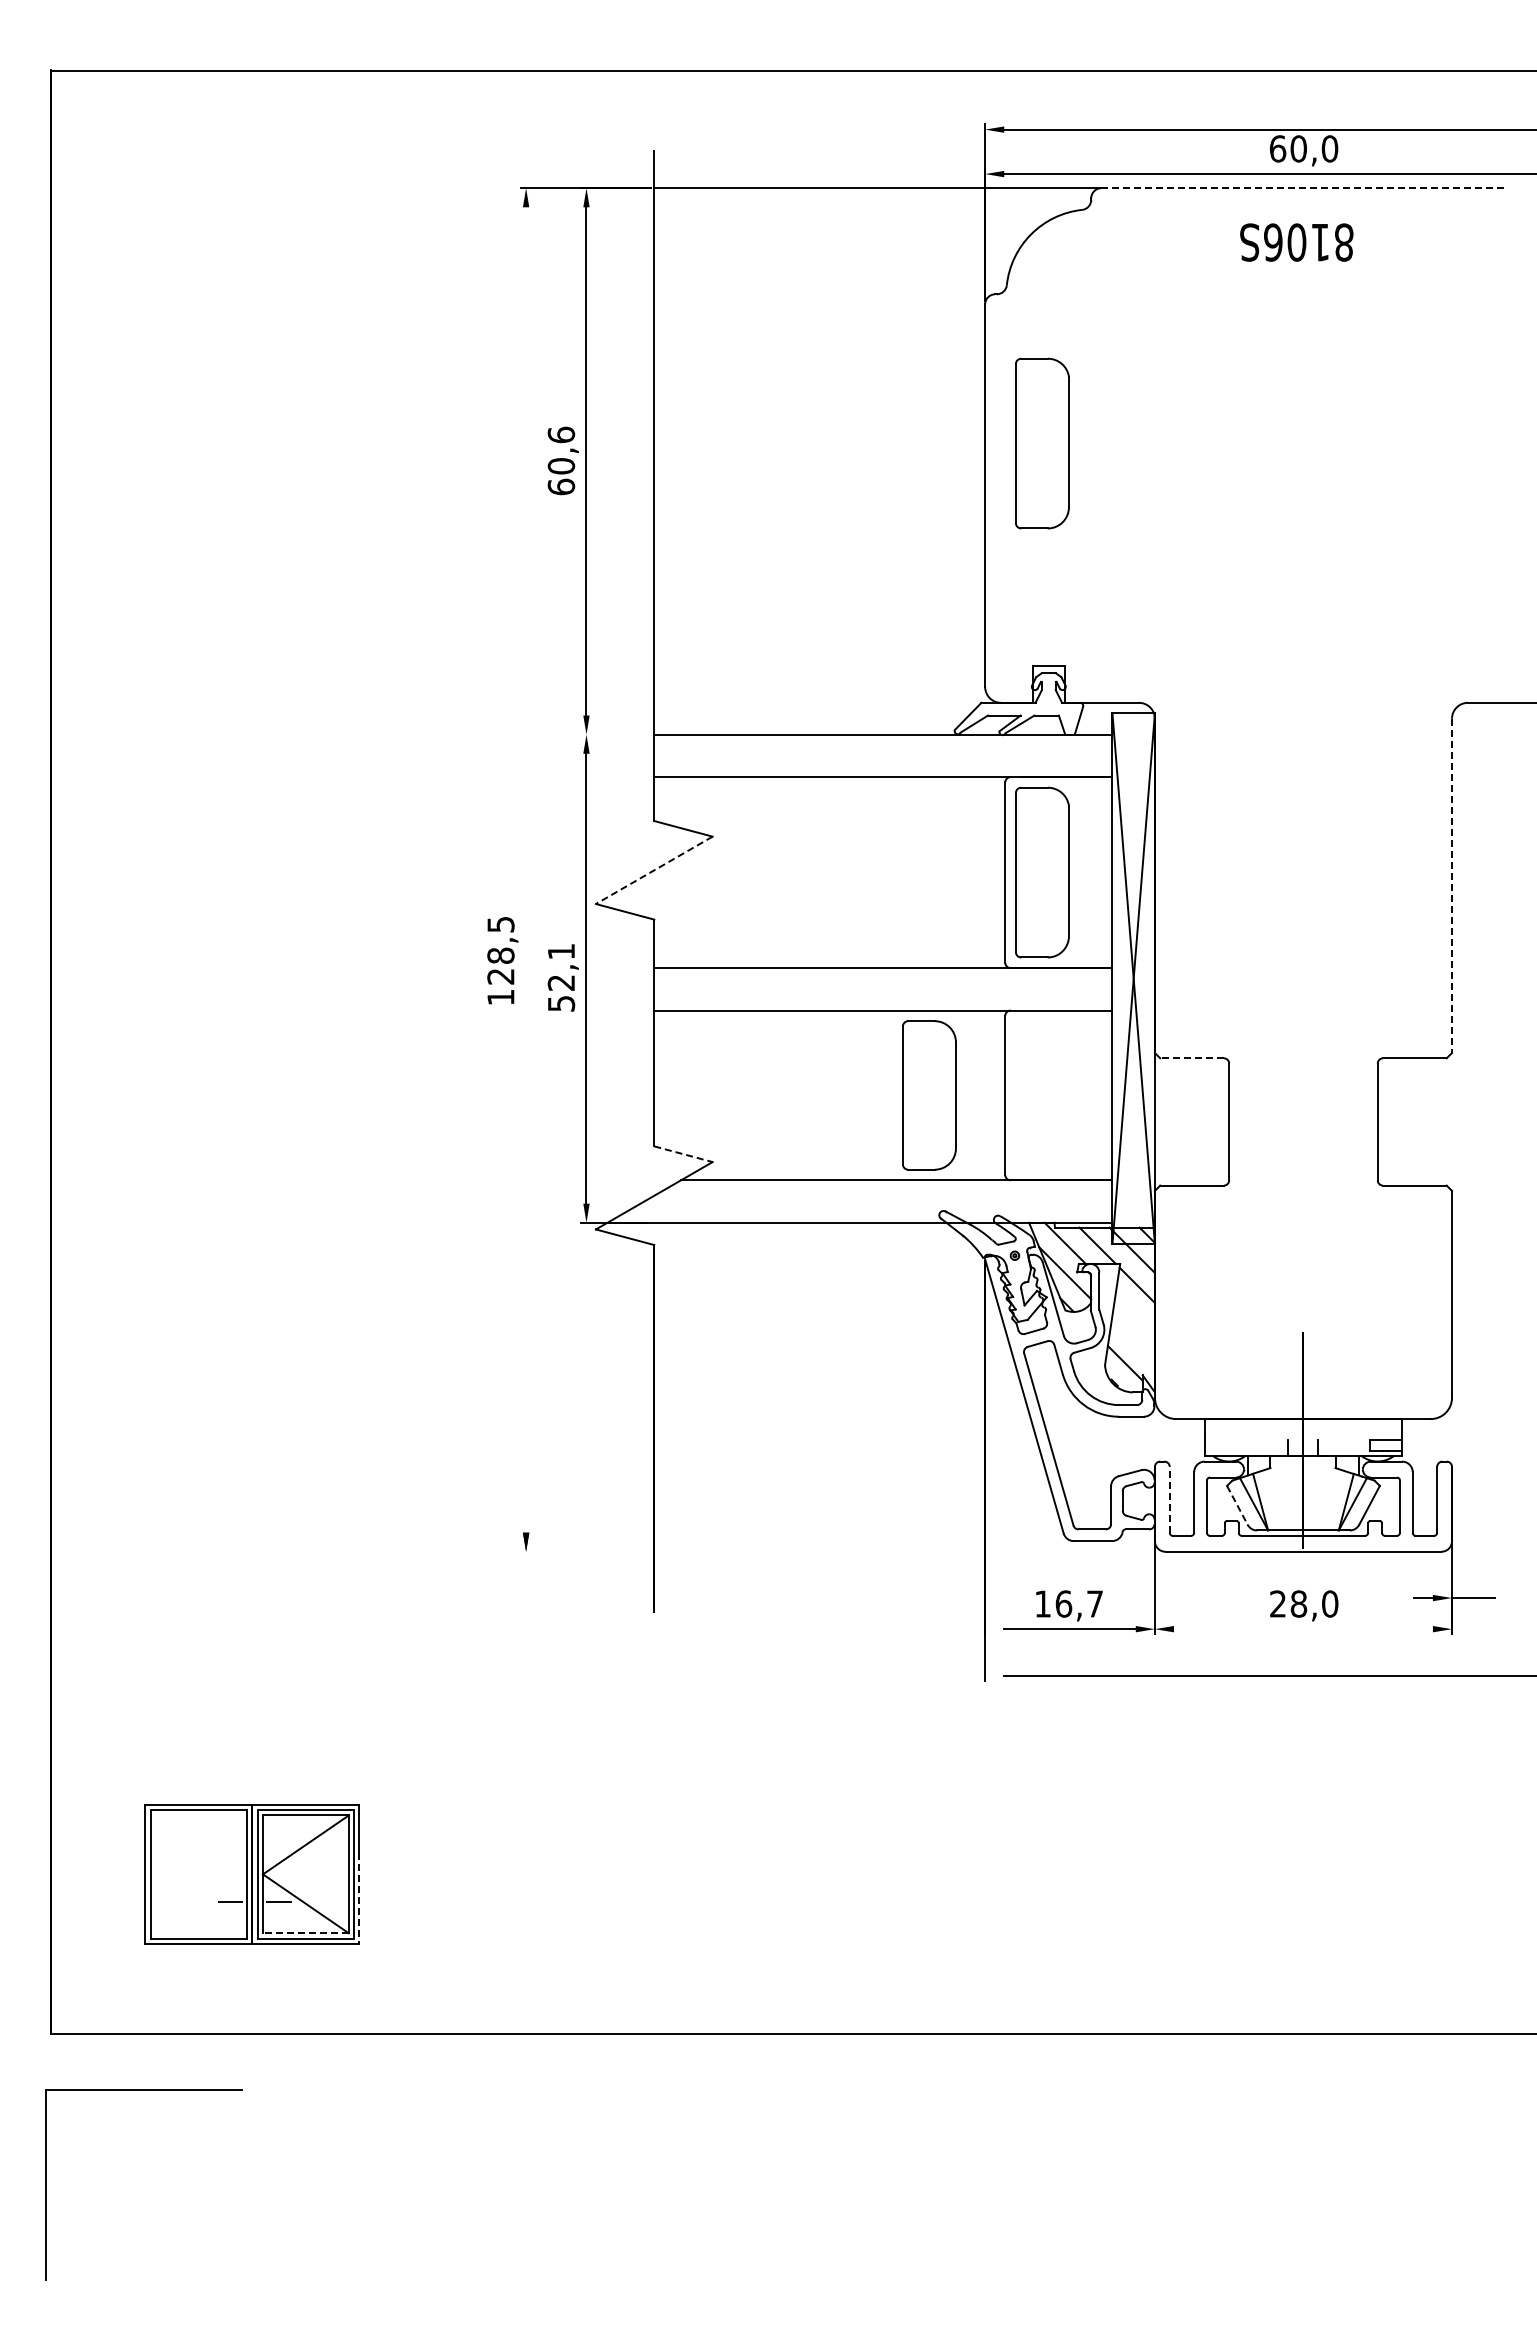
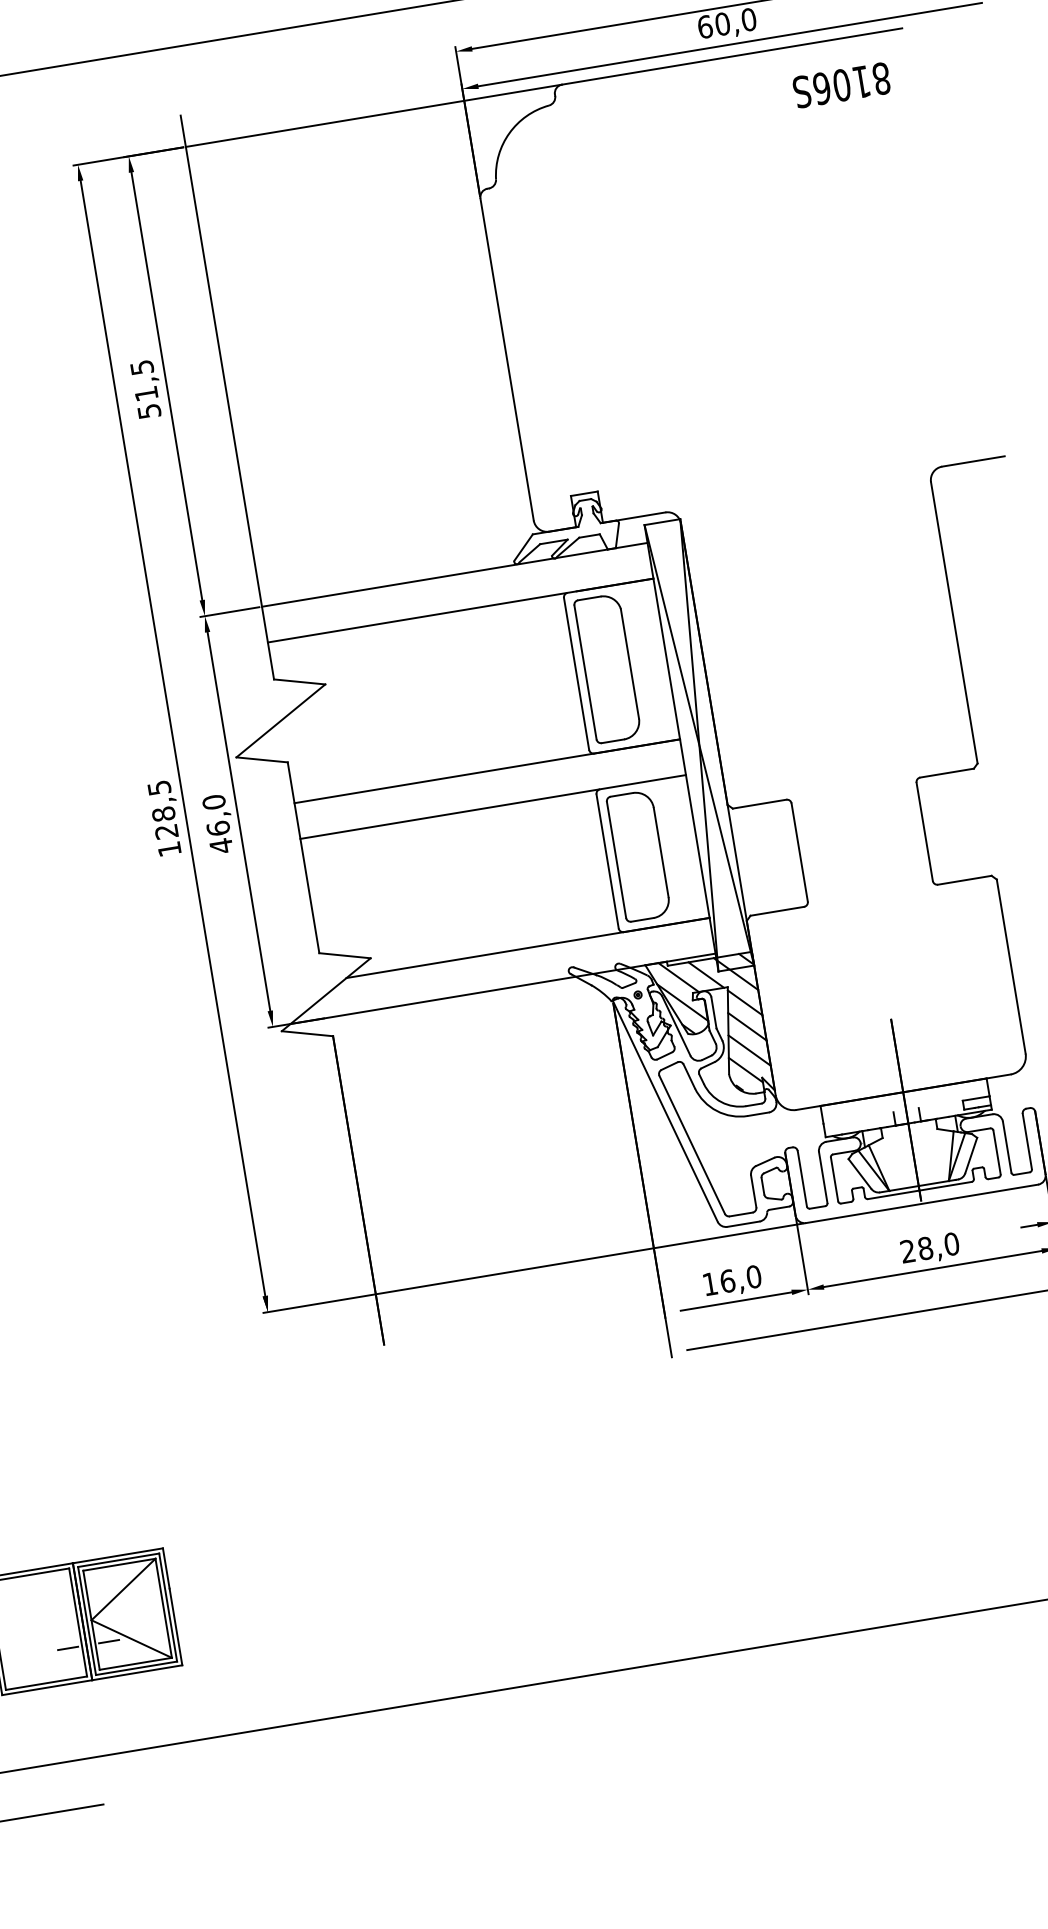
line: (1303, 188) -> (732, 56), dashed -> solid
text: (1296, 242) -> (841, 85), moved
part: (1042, 443) -> (548, 307), removed
text: (561, 460) -> (145, 388), 60,6 -> 51,5
line: (616, 734) -> (230, 611), added
line: (526, 869) -> (173, 738), added
line: (653, 870) -> (280, 721), dashed -> solid
line: (1452, 886) -> (954, 623), dashed -> solid
text: (561, 977) -> (217, 824), 52,1 -> 46,0
line: (1192, 1058) -> (759, 804), dashed -> solid
part: (929, 1095) -> (638, 856), moved
line: (683, 1154) -> (345, 955), dashed -> solid
line: (1134, 1313) -> (746, 1026), added
line: (1132, 1341) -> (748, 1050), added
line: (1169, 1499) -> (802, 1178), dashed -> solid
line: (1237, 1505) -> (860, 1174), dashed -> solid
line: (841, 1551) -> (533, 1268), added
text: (1095, 1603) -> (754, 1276), 16,7 -> 16,0
line: (1303, 1629) -> (932, 1269), added
line: (359, 1898) -> (176, 1627), dashed -> solid
line: (305, 1933) -> (135, 1664), dashed -> solid

